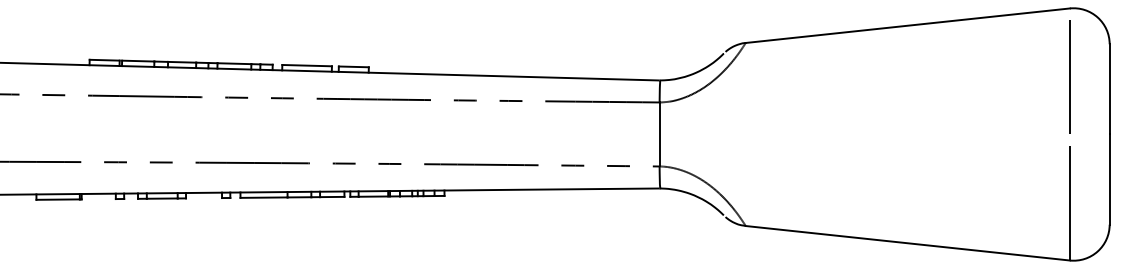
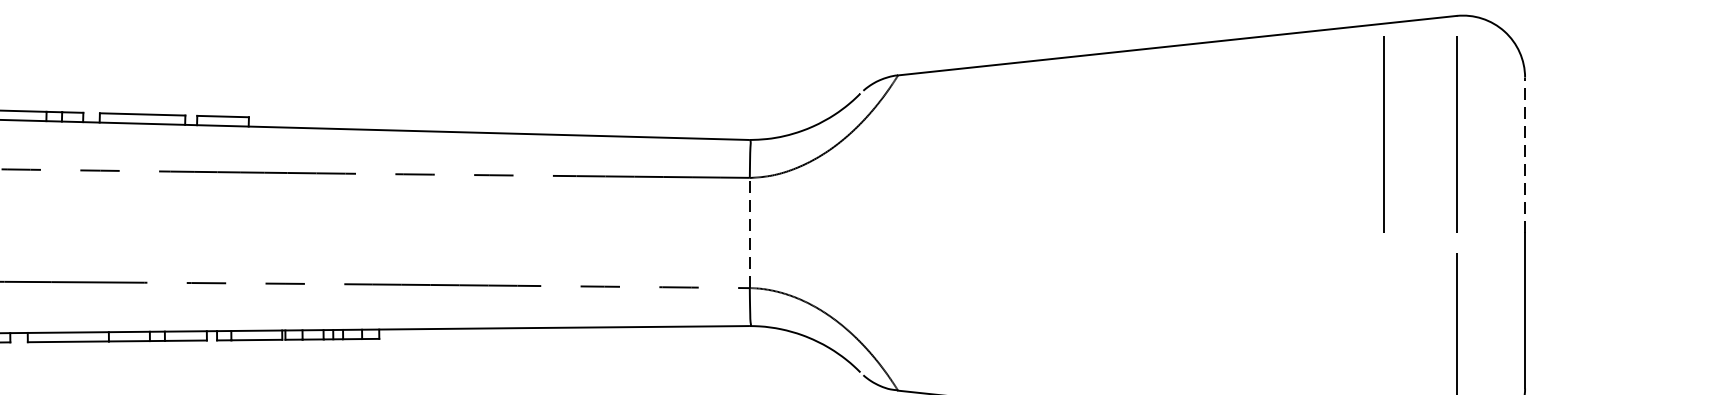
line: (1027, 76) -> (1383, 133), added
line: (1109, 88) -> (1524, 153), solid -> dashed
line: (659, 134) -> (749, 233), solid -> dashed

